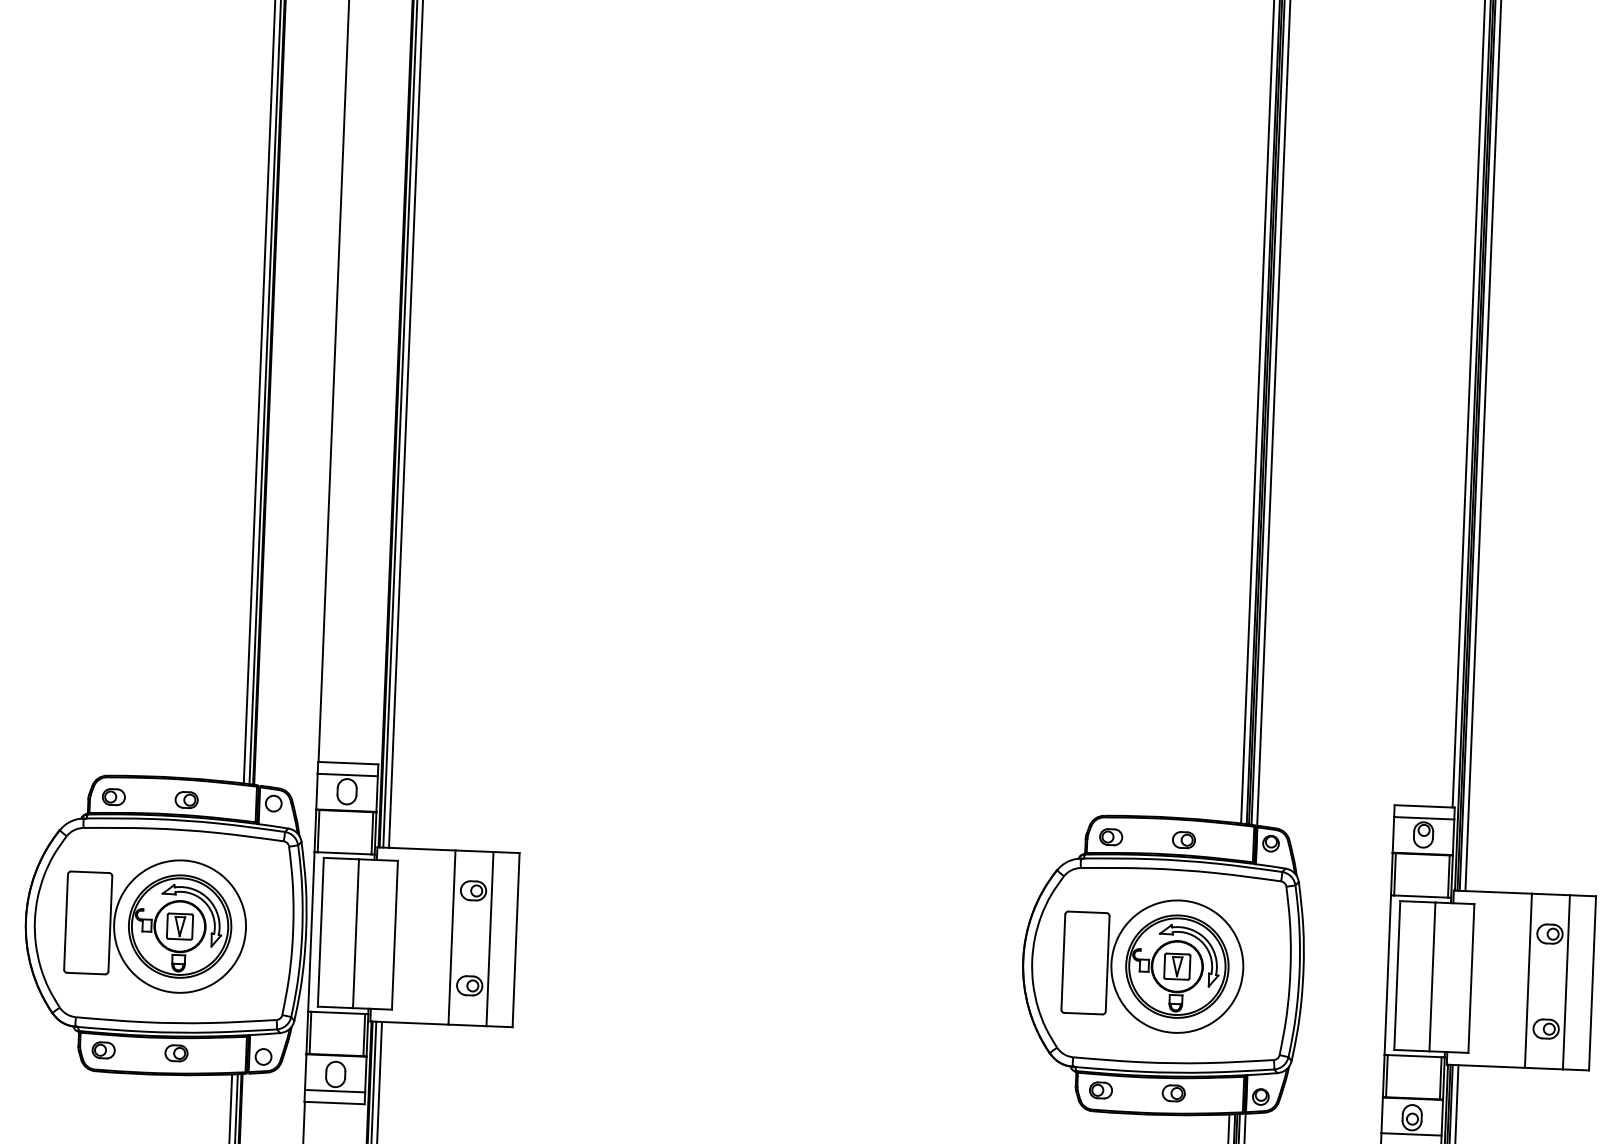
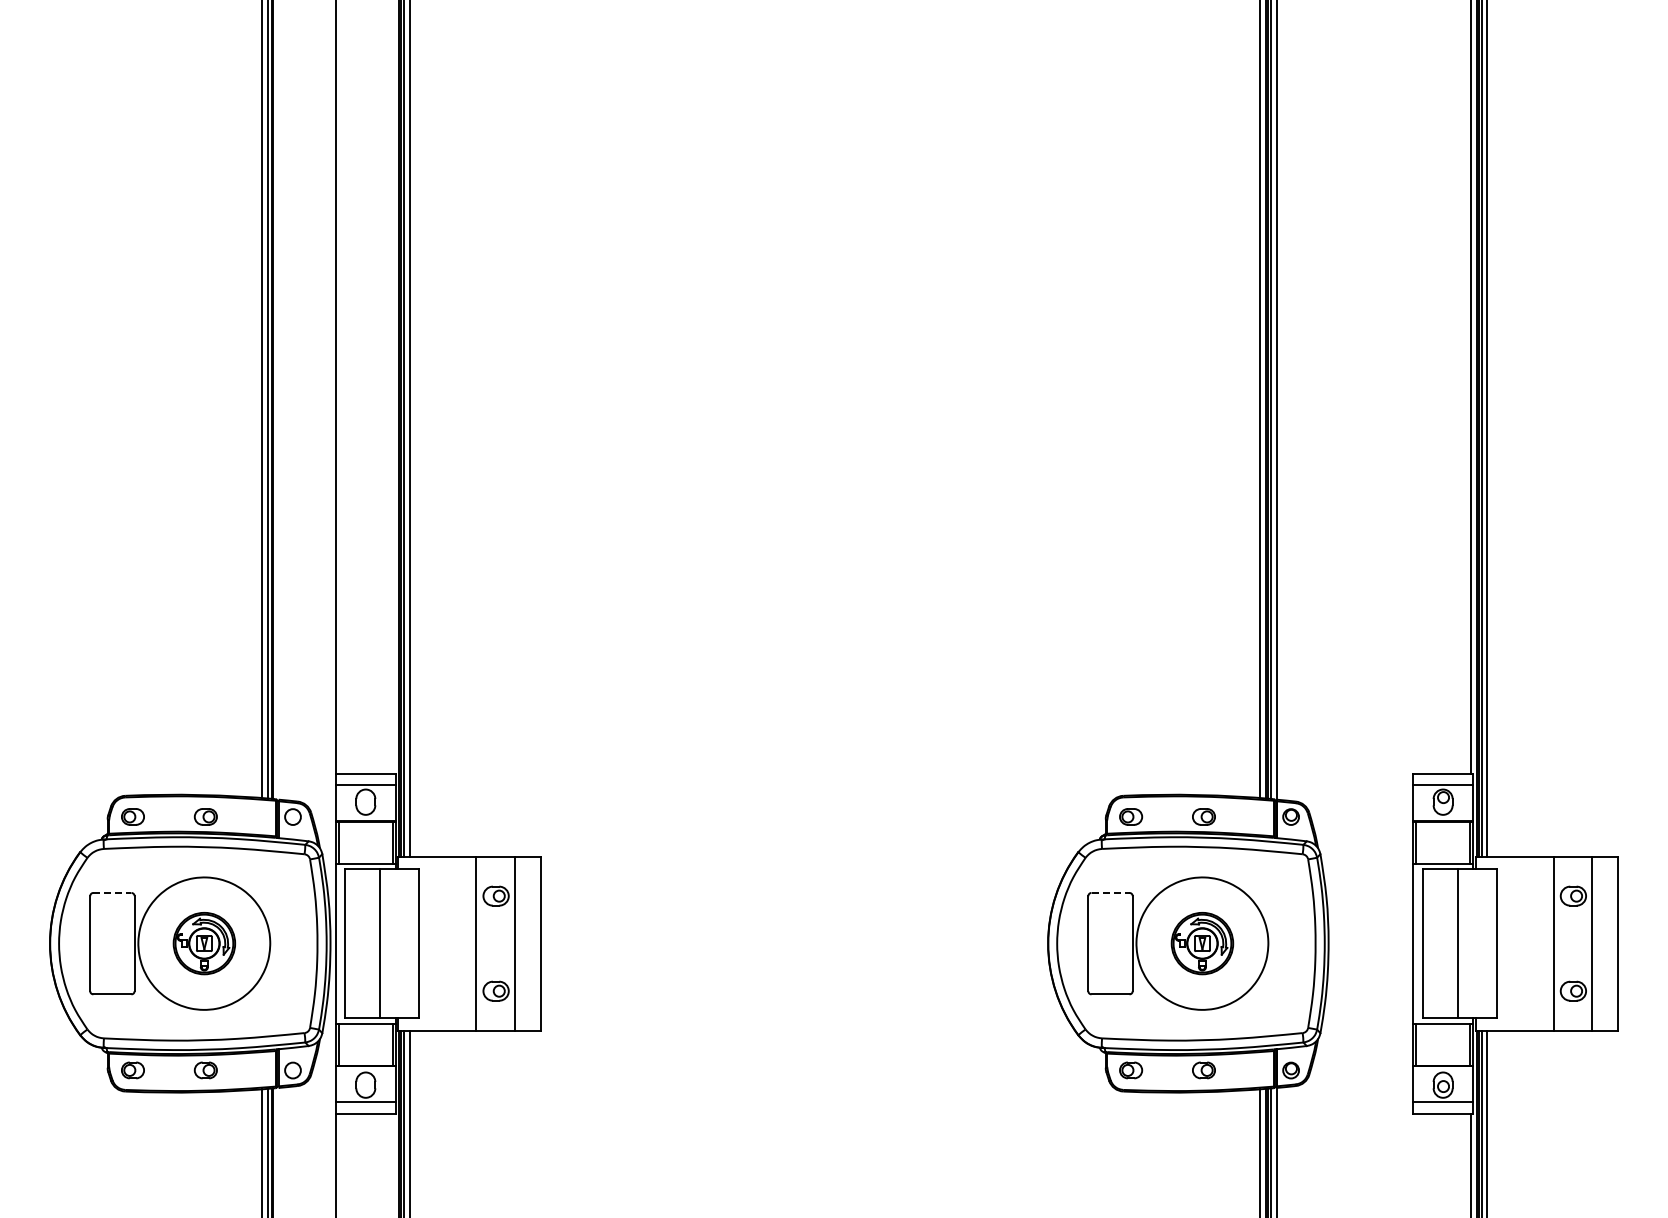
line: (90, 871) -> (112, 892), solid -> dashed
line: (1088, 911) -> (1111, 892), solid -> dashed
part: (180, 926) -> (204, 943), size x0.6
part: (1177, 966) -> (1202, 943), size x0.6

